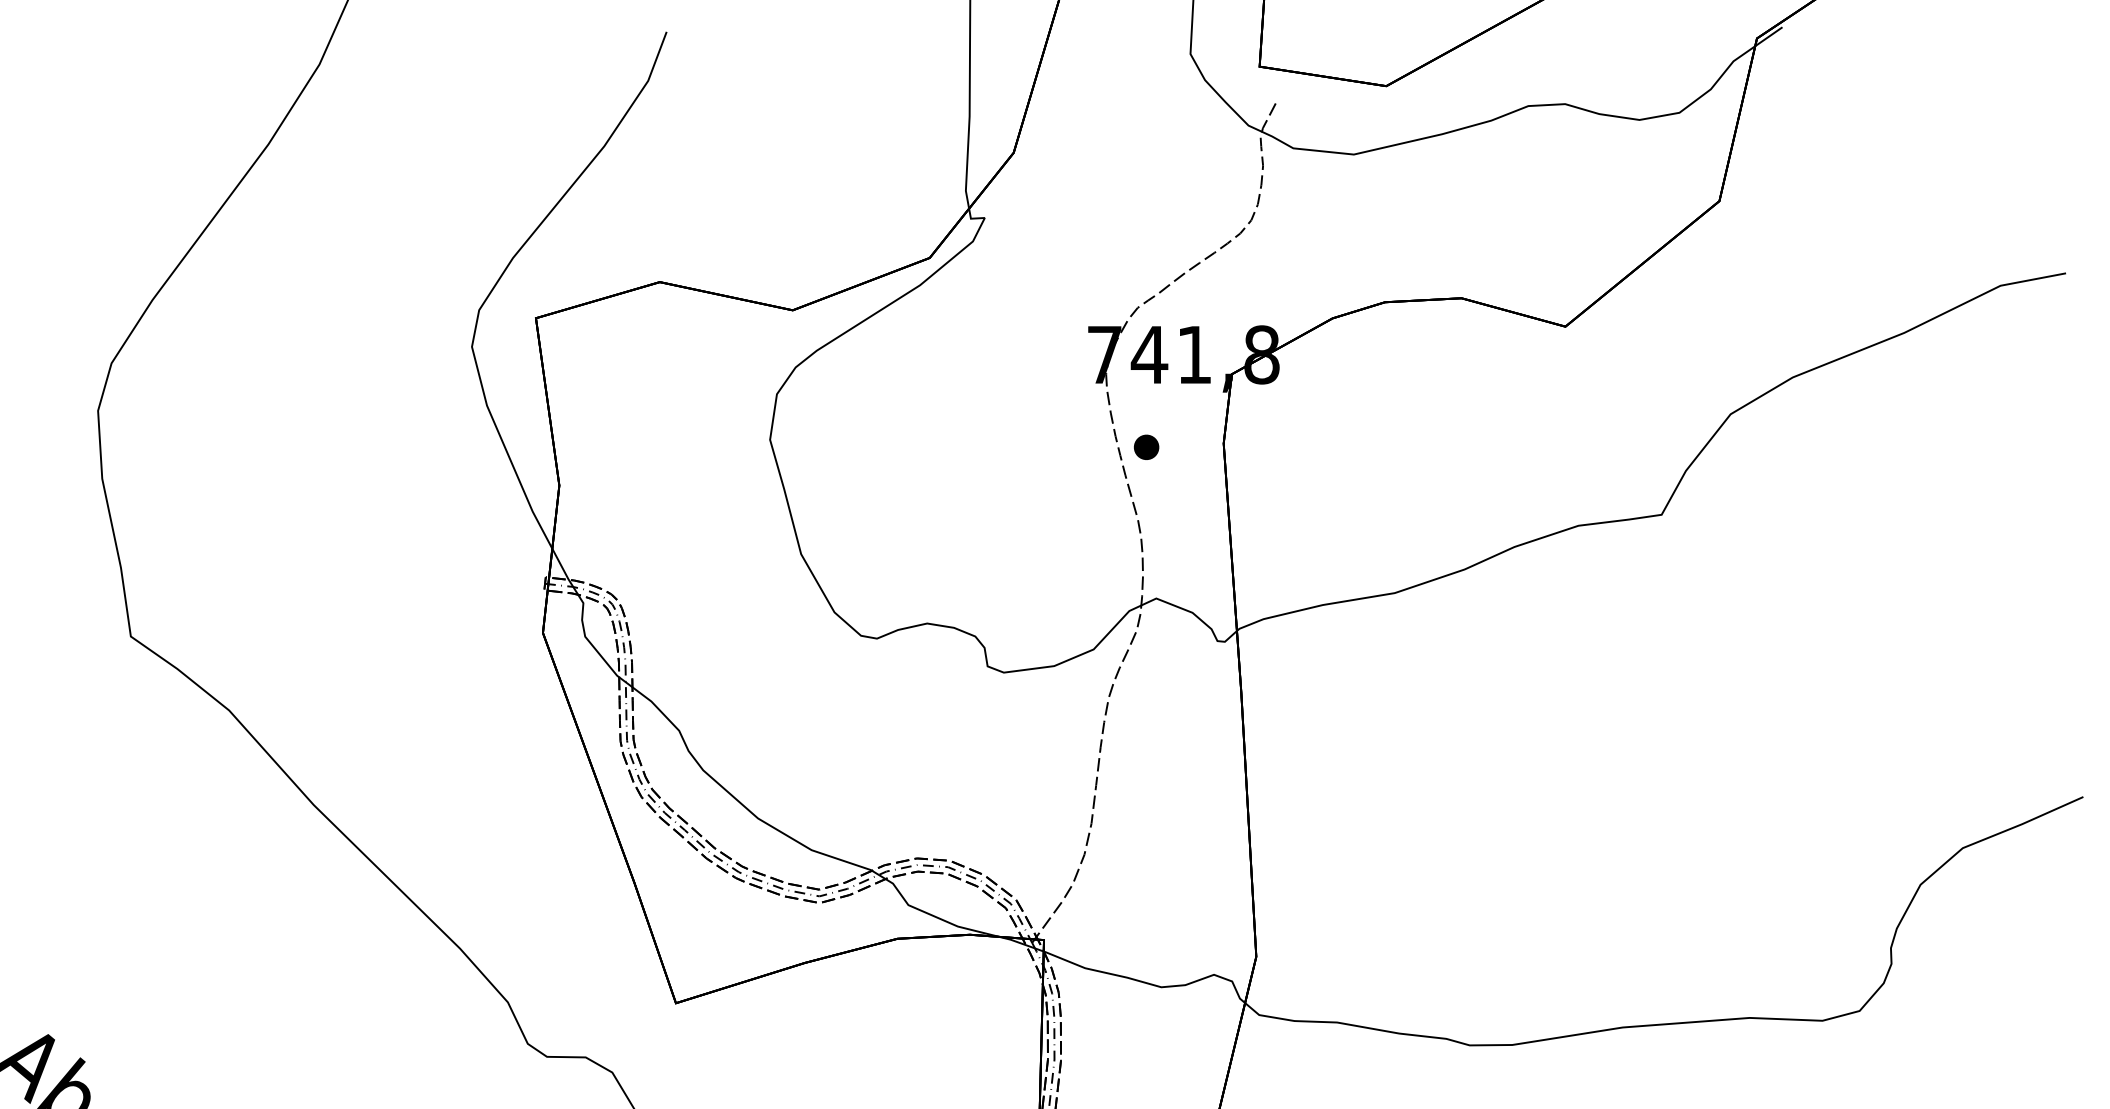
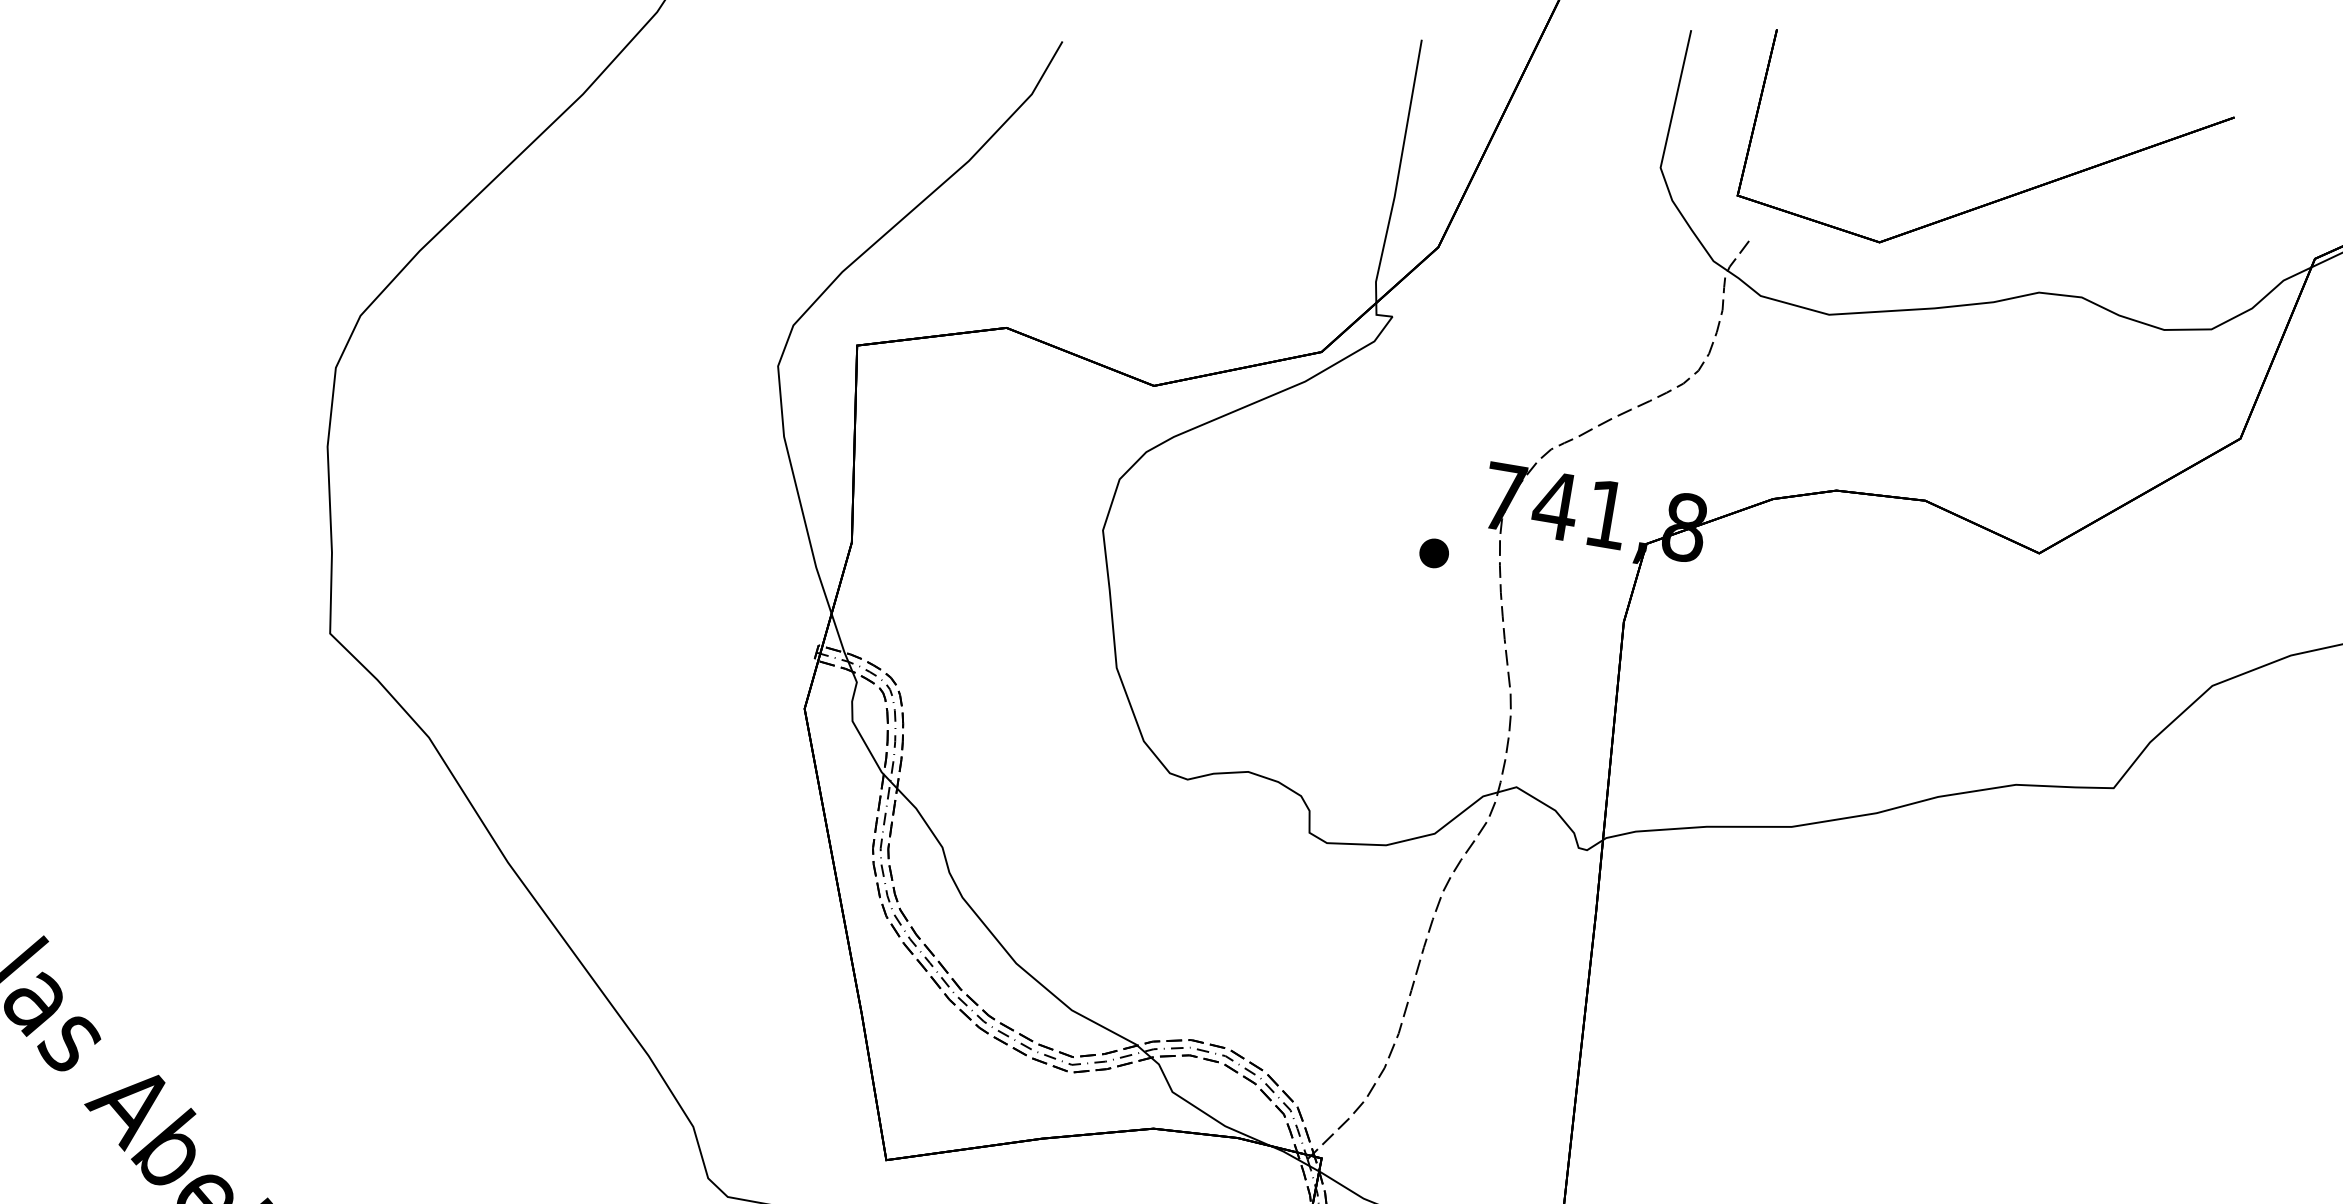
part: (1146, 446) -> (1434, 552), moved

